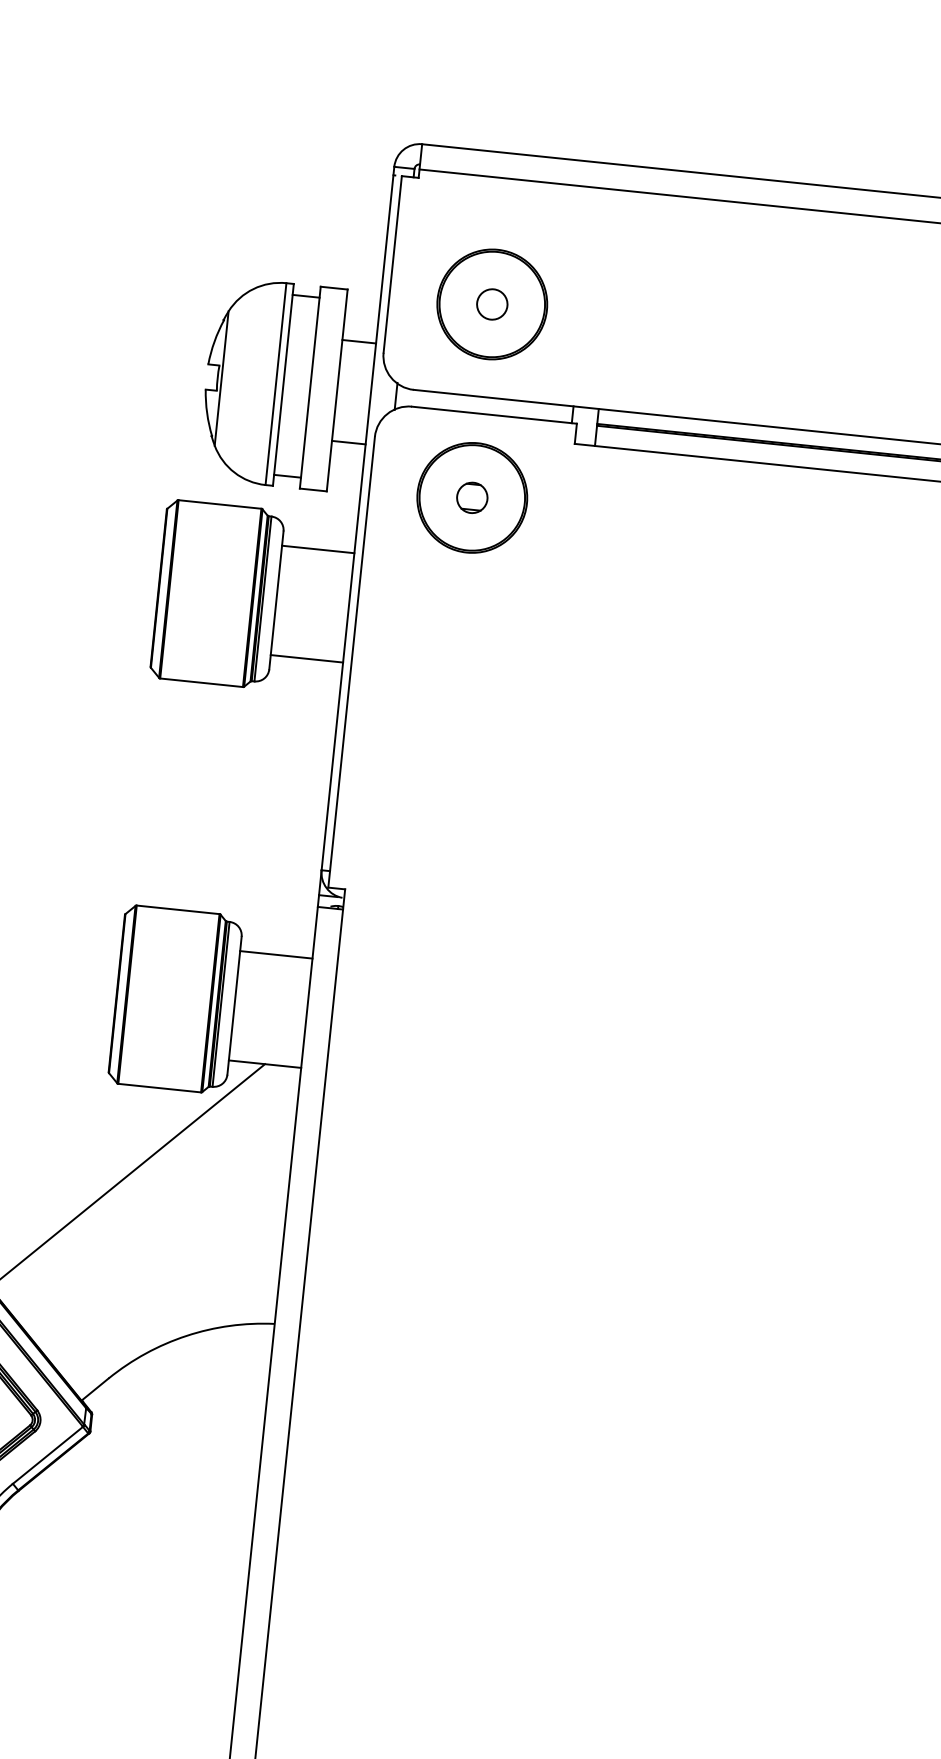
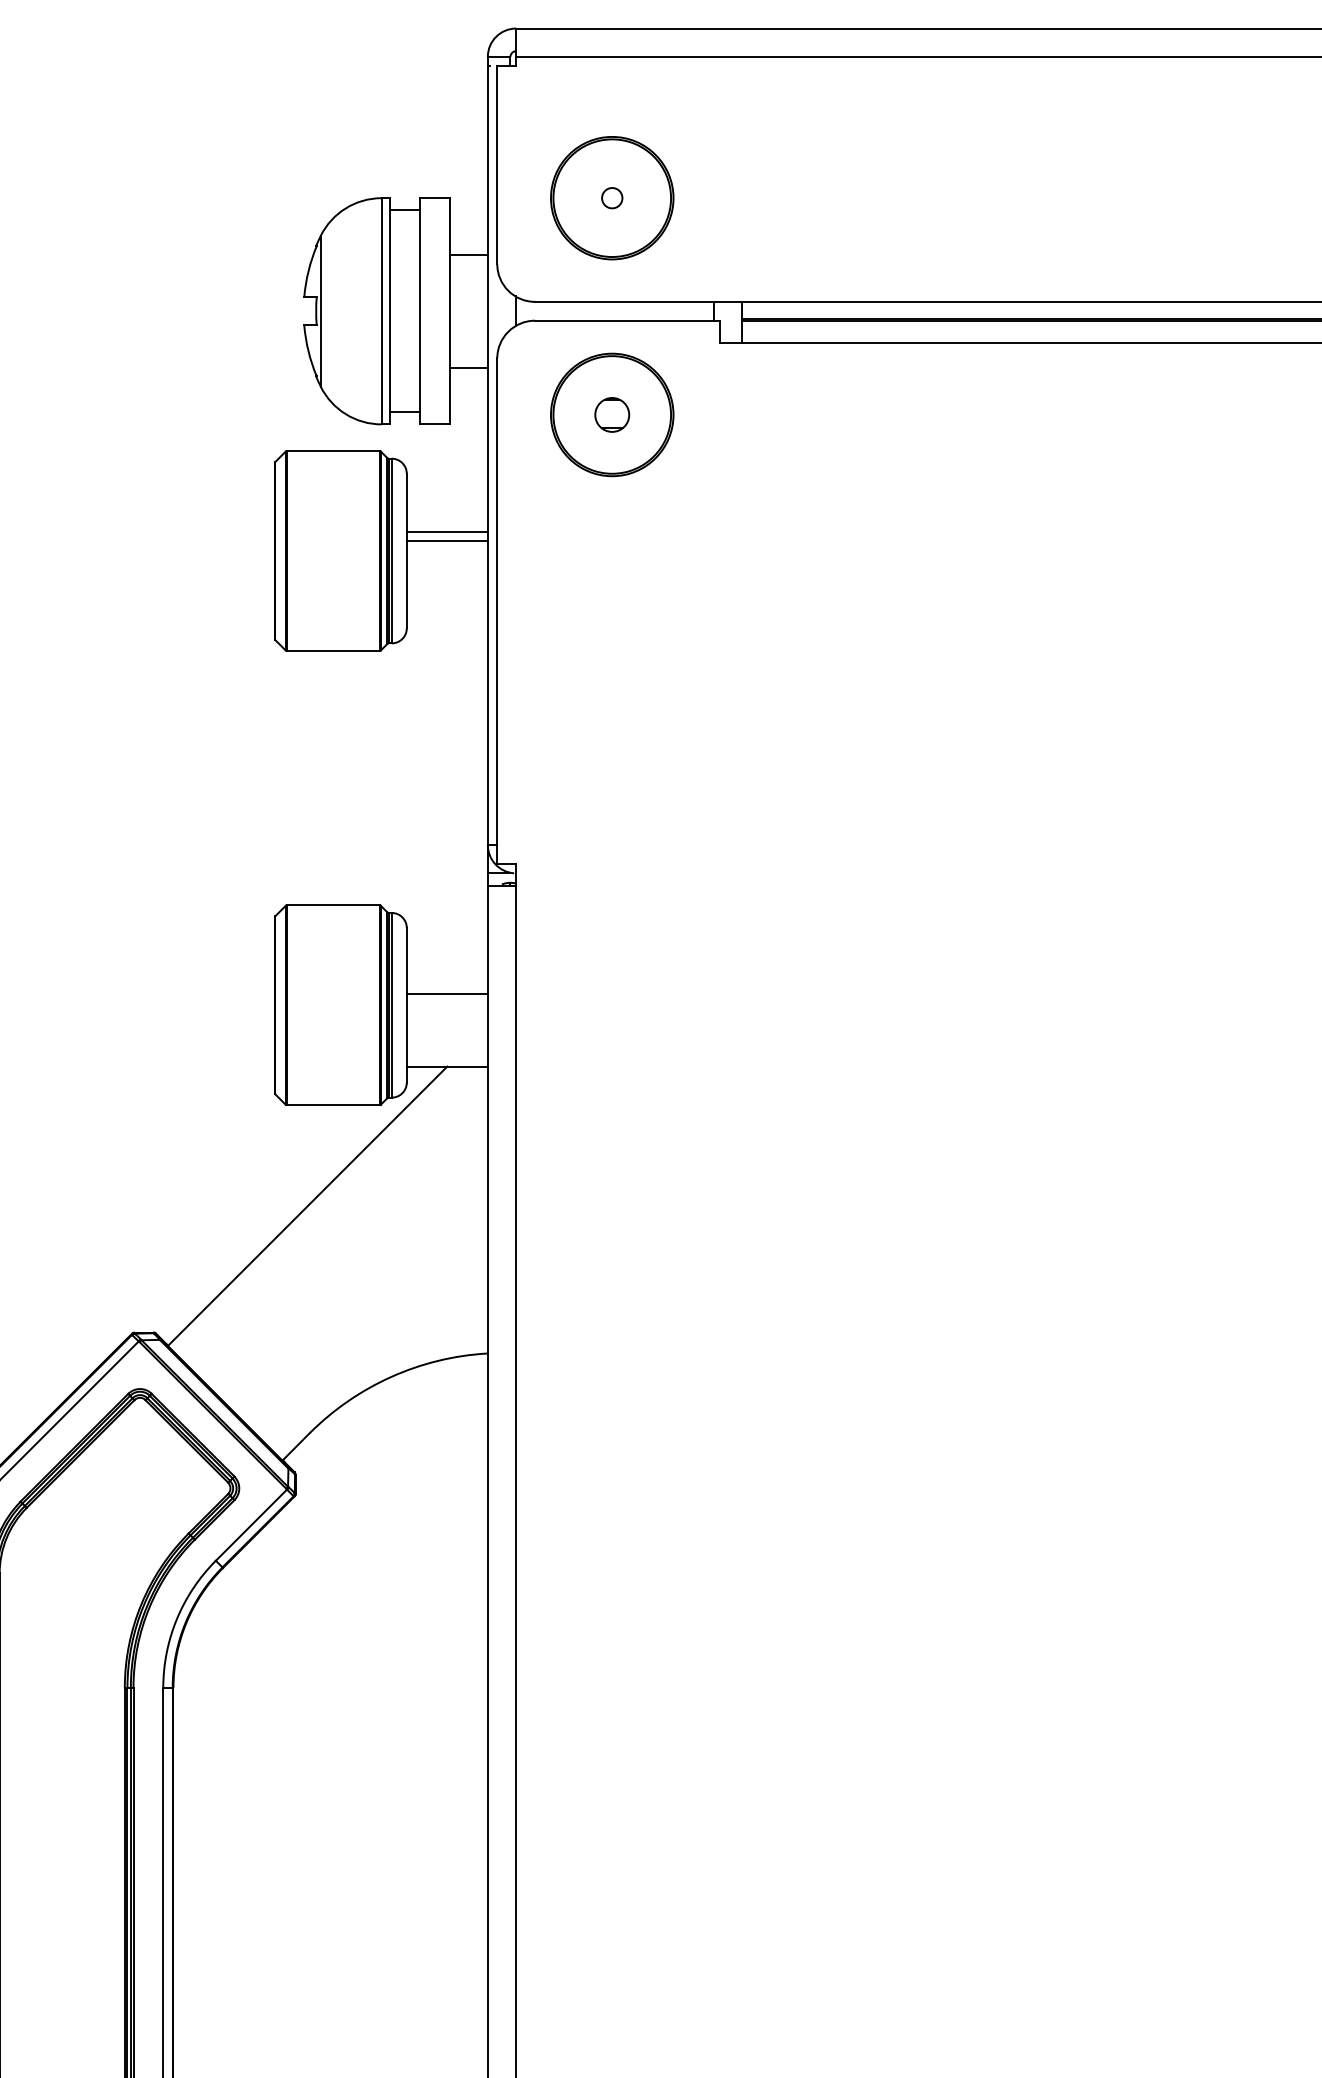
circle: (492, 304) -> (612, 198), size x0.6
line: (317, 549) -> (446, 531), moved
line: (306, 658) -> (446, 541), moved
line: (275, 955) -> (446, 994), moved

